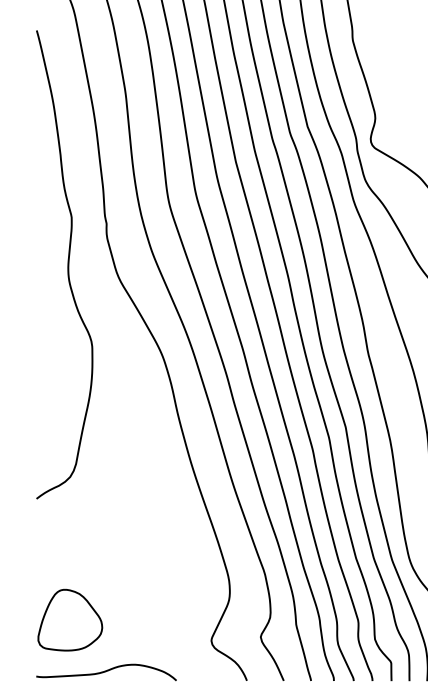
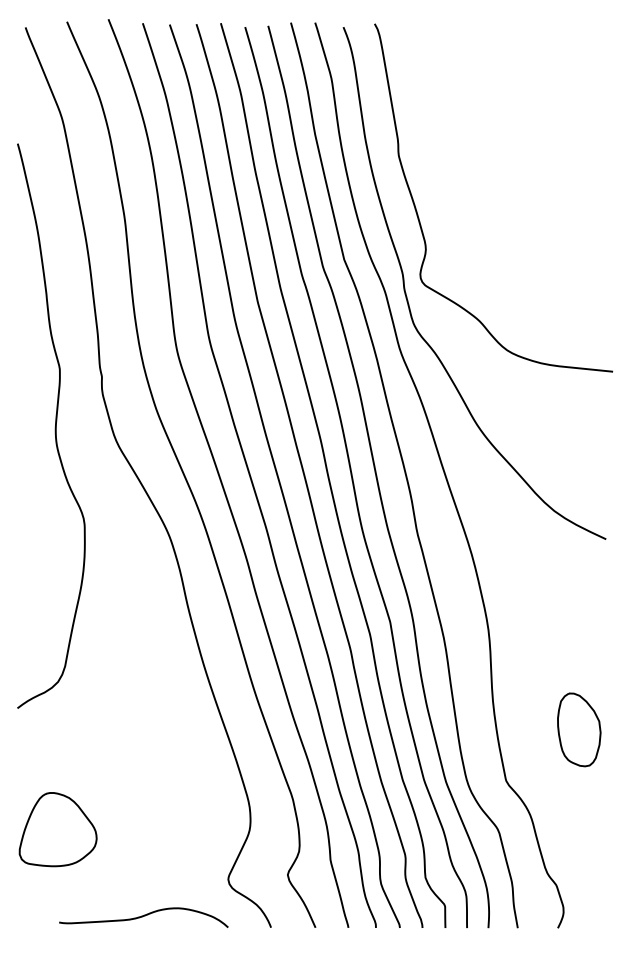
part: (69, 620) -> (57, 829), moved
curve: (106, 671) -> (143, 916), moved

